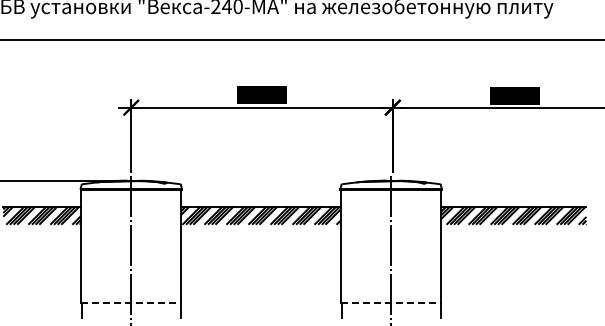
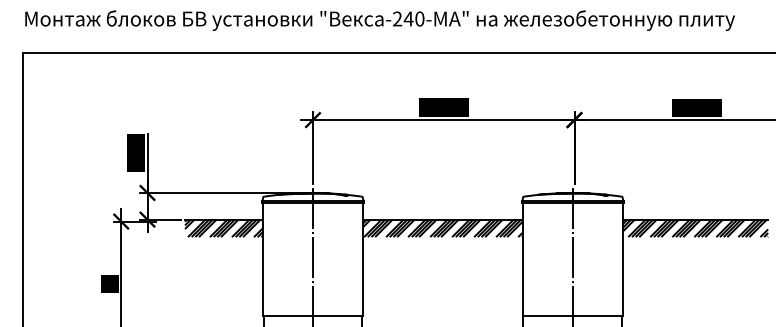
line: (130, 303) -> (312, 315), dashed -> solid
line: (390, 303) -> (572, 315), dashed -> solid

